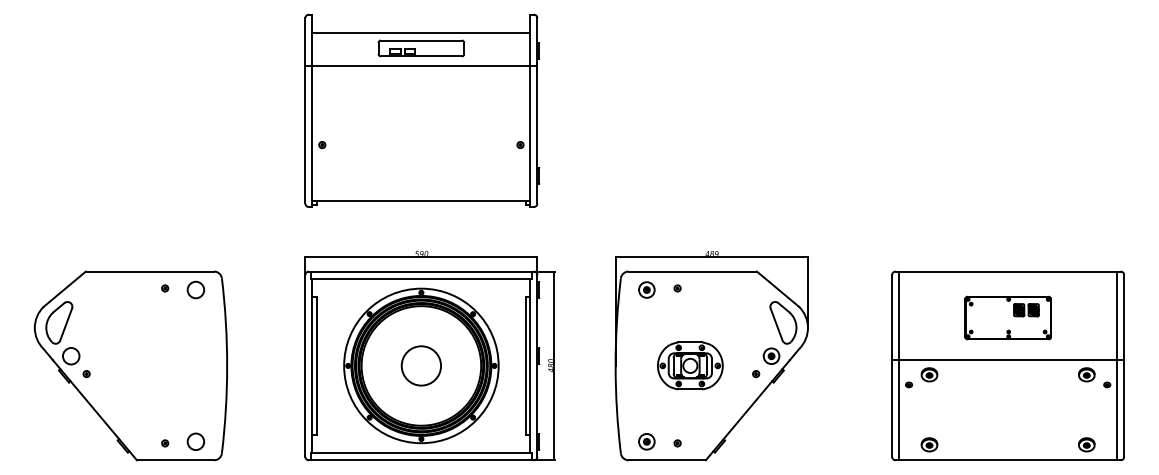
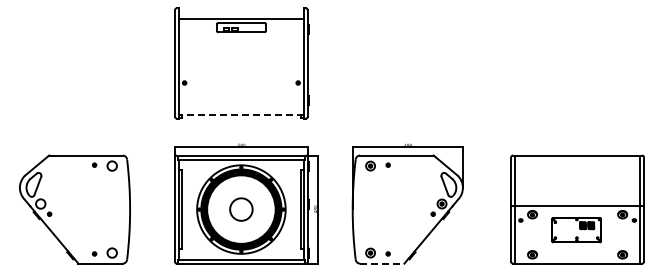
line: (419, 65) -> (240, 37), removed
line: (419, 201) -> (240, 115), solid -> dashed
part: (1007, 318) -> (576, 230), moved
part: (690, 365) -> (395, 209), removed
line: (667, 460) -> (382, 263), solid -> dashed

